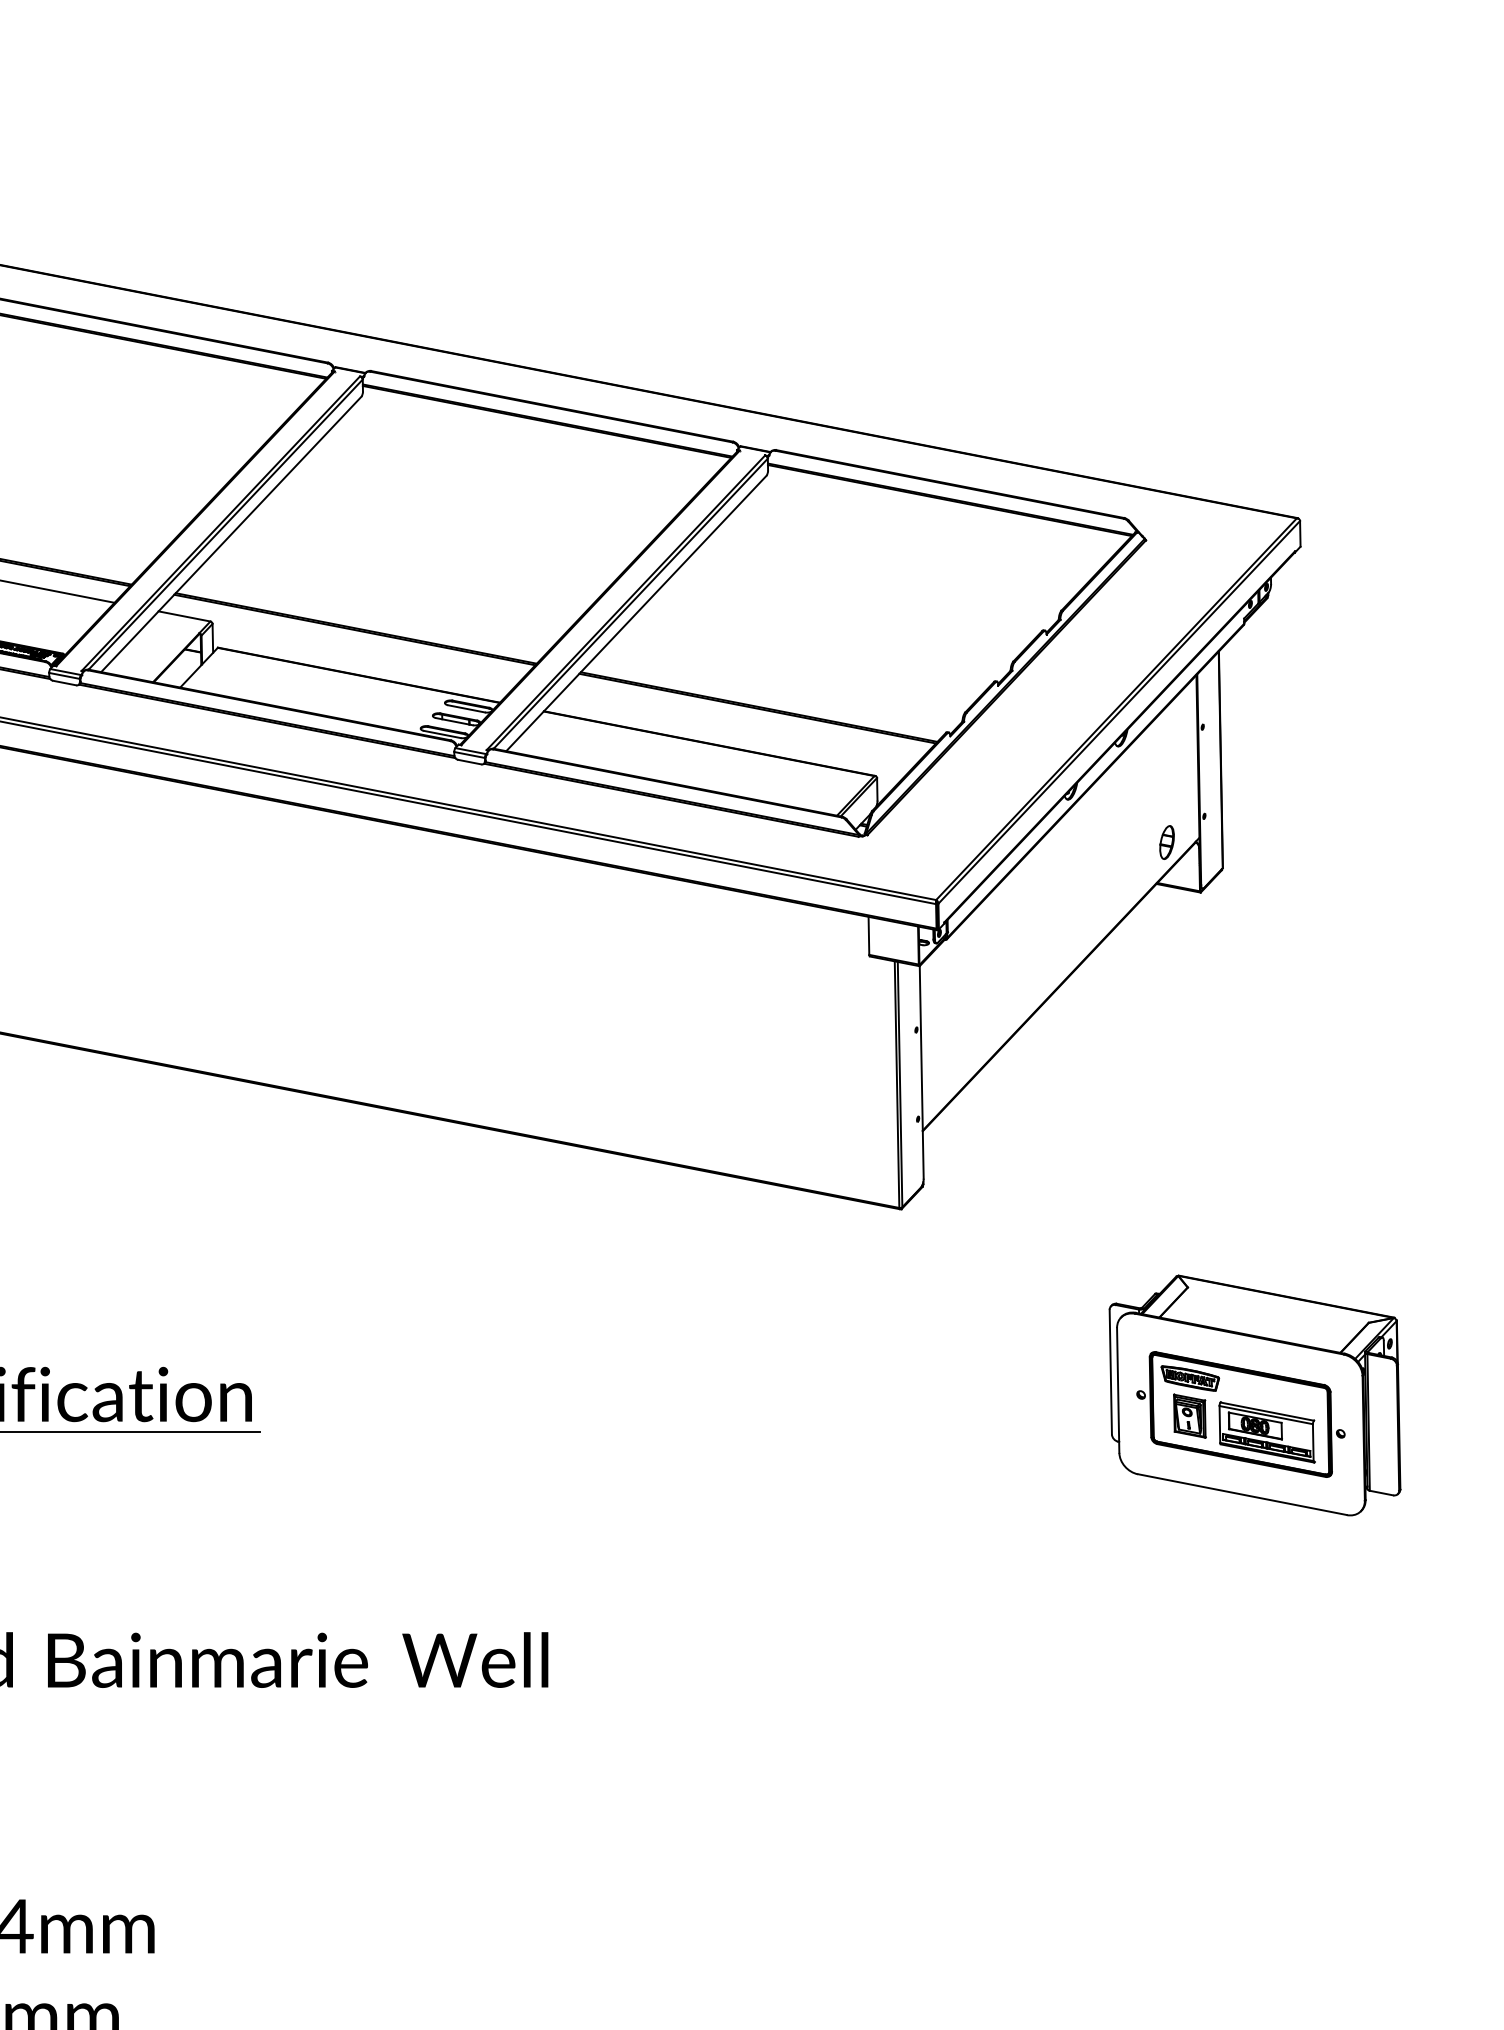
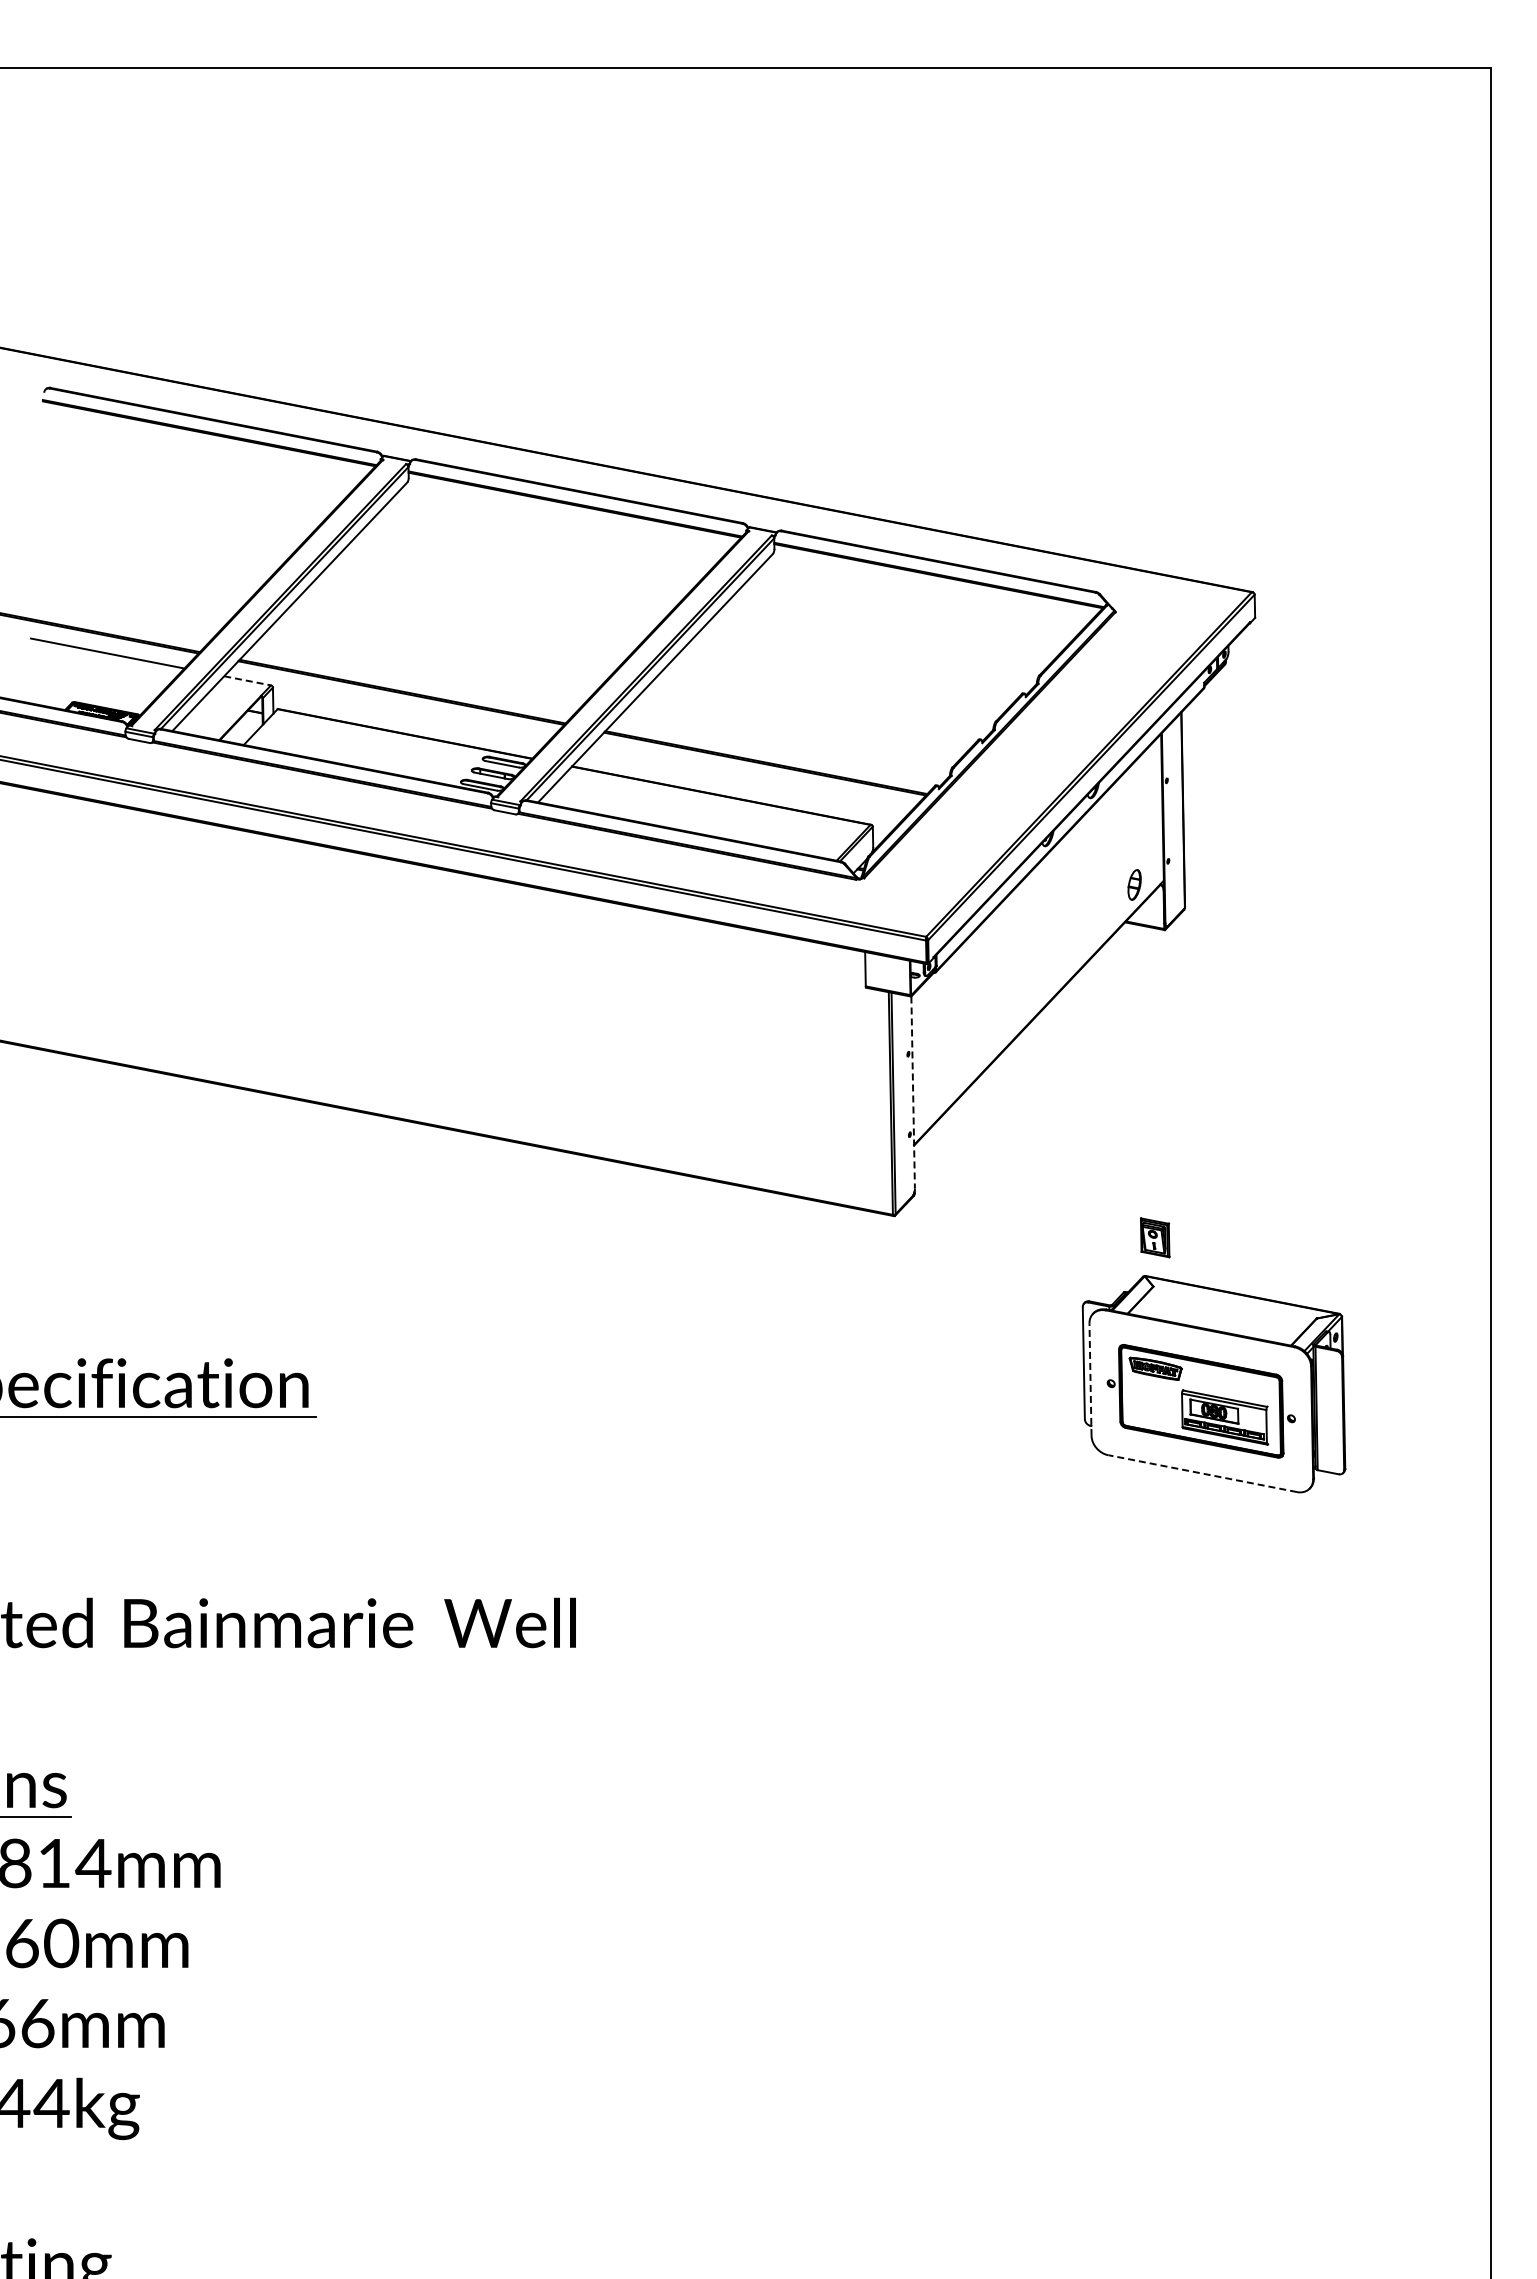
line: (184, 616) -> (247, 680), solid -> dashed
line: (922, 1072) -> (913, 1092), solid -> dashed
line: (1118, 1390) -> (1090, 1379), solid -> dashed
part: (1190, 1415) -> (1155, 1237), moved
line: (1242, 1494) -> (1202, 1473), solid -> dashed

